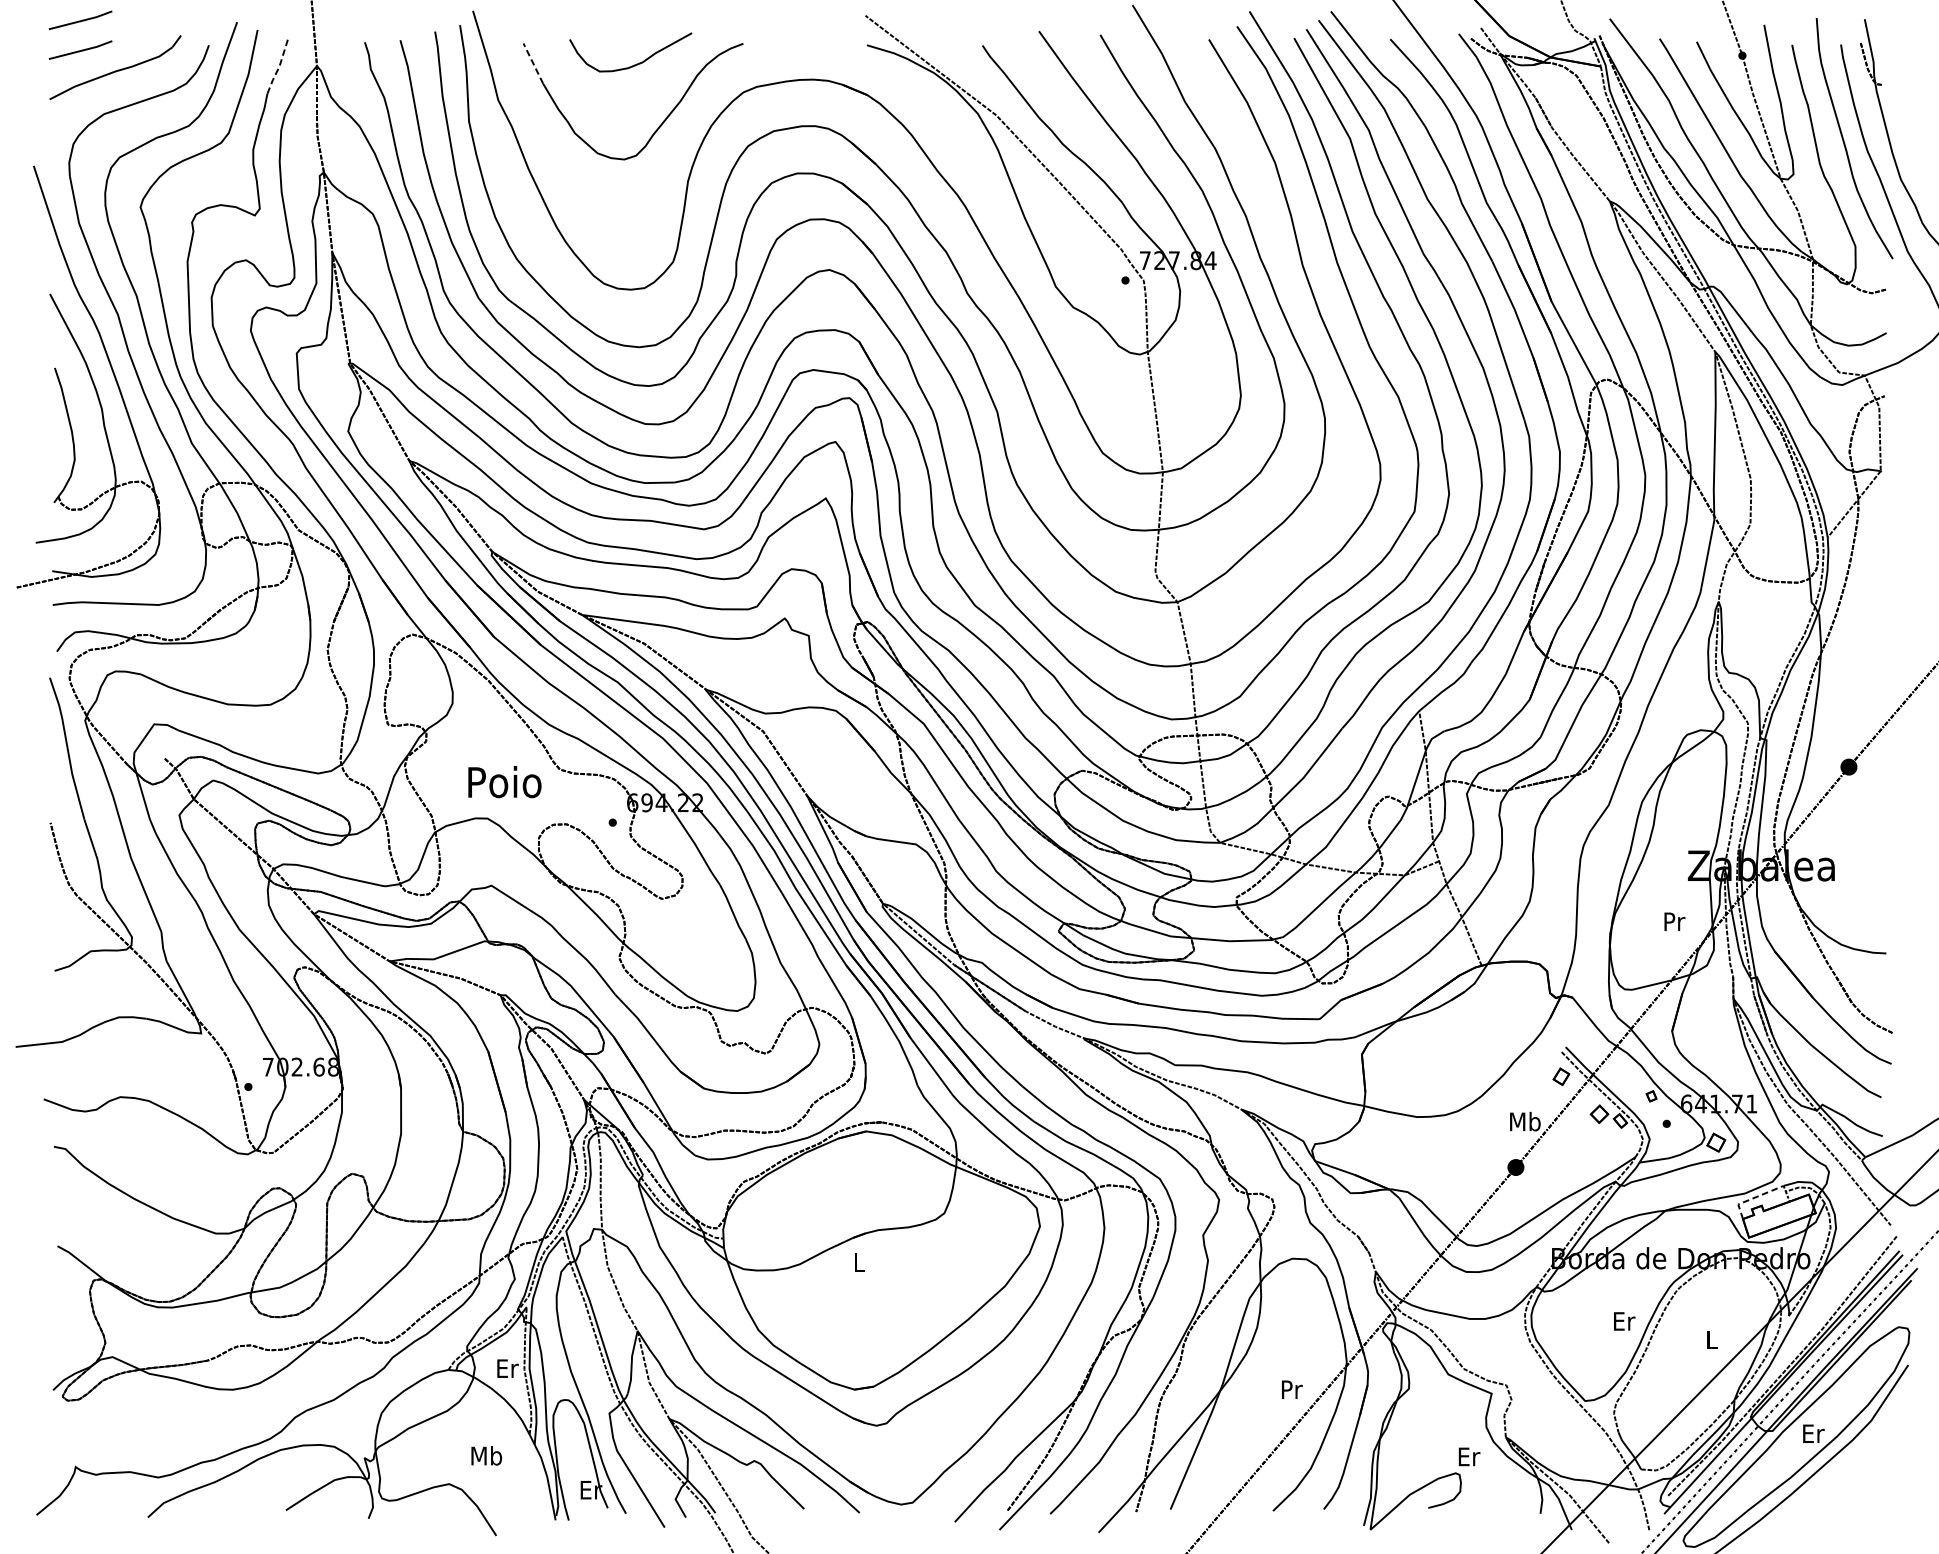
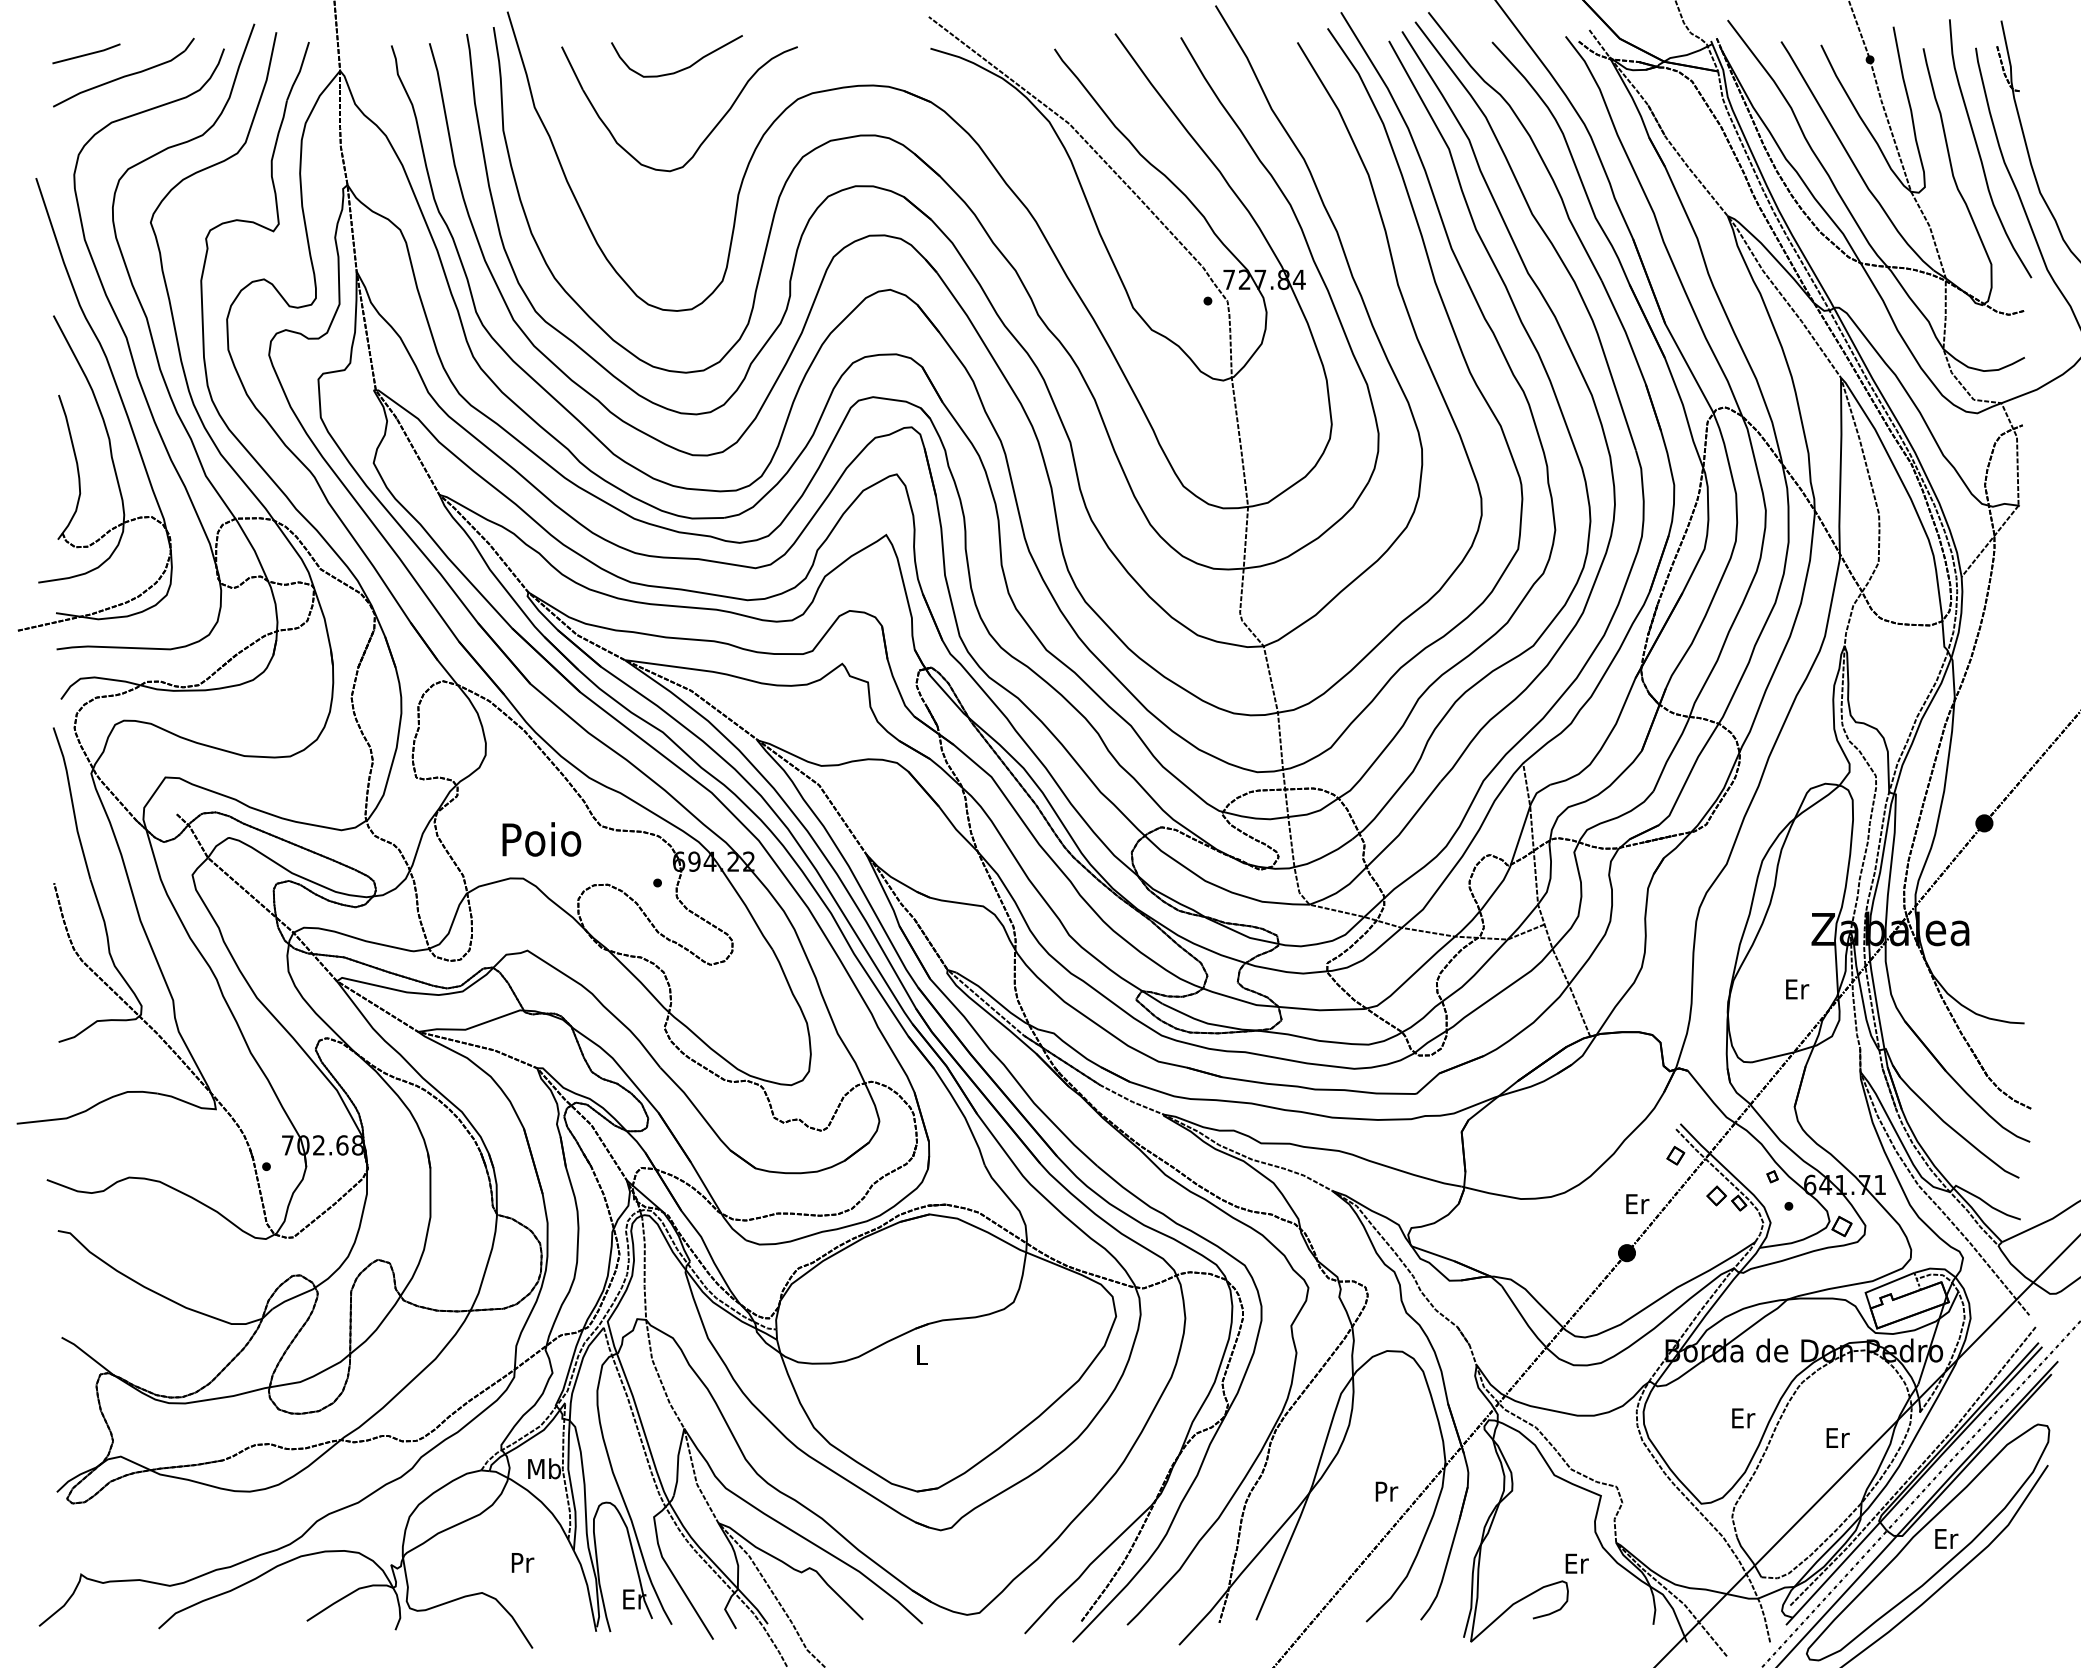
line: (80, 19) -> (86, 21), removed
line: (533, 62) -> (572, 67), dashed -> solid
line: (279, 67) -> (299, 72), dashed -> solid
text: (1674, 921) -> (1797, 989), Pr -> Er
text: (1524, 1121) -> (1636, 1203), Mb -> Er
line: (1753, 1198) -> (1882, 1286), dashed -> solid
text: (1712, 1339) -> (1837, 1437), L -> Er
text: (507, 1368) -> (544, 1468), Er -> Mb
text: (486, 1455) -> (522, 1562), Mb -> Pr

